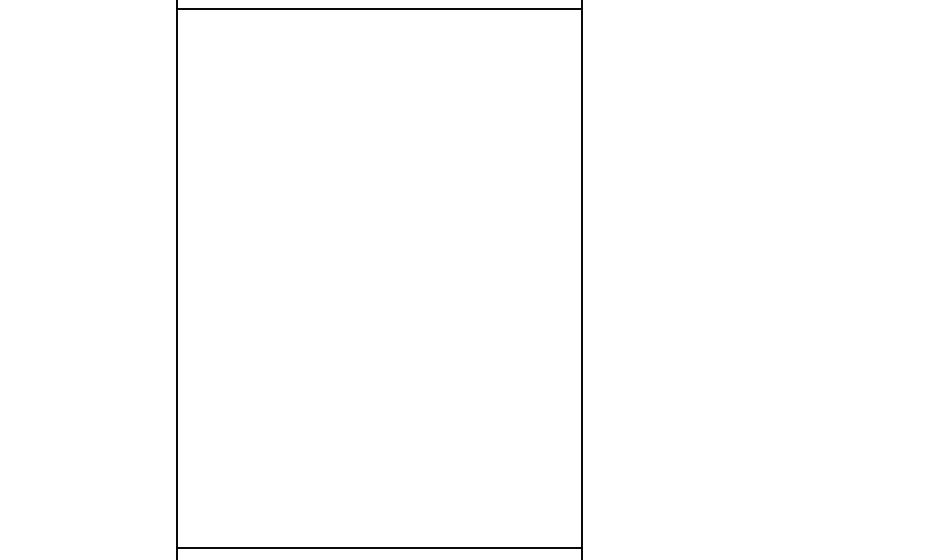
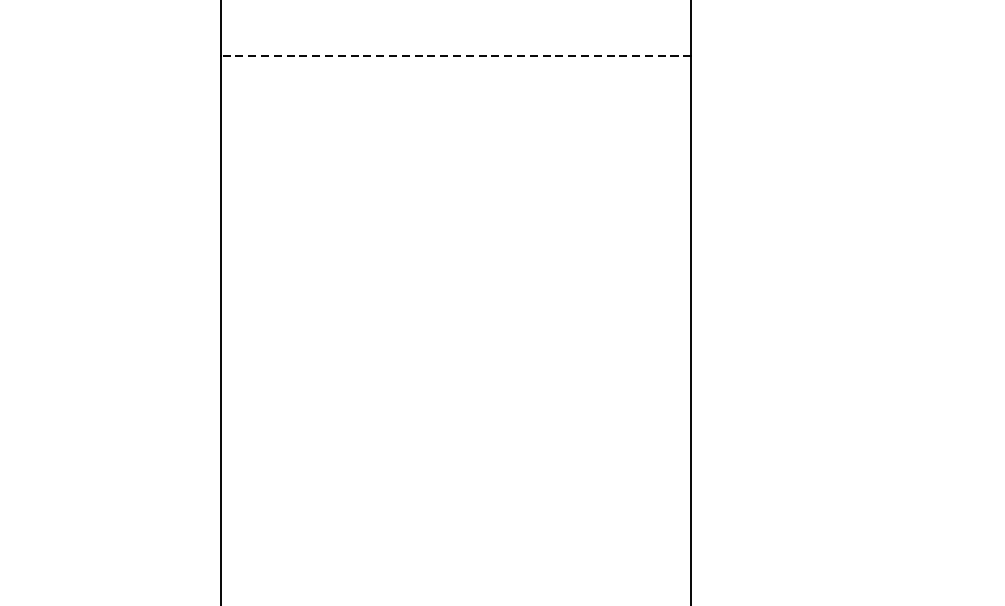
line: (379, 8) -> (456, 55), solid -> dashed

